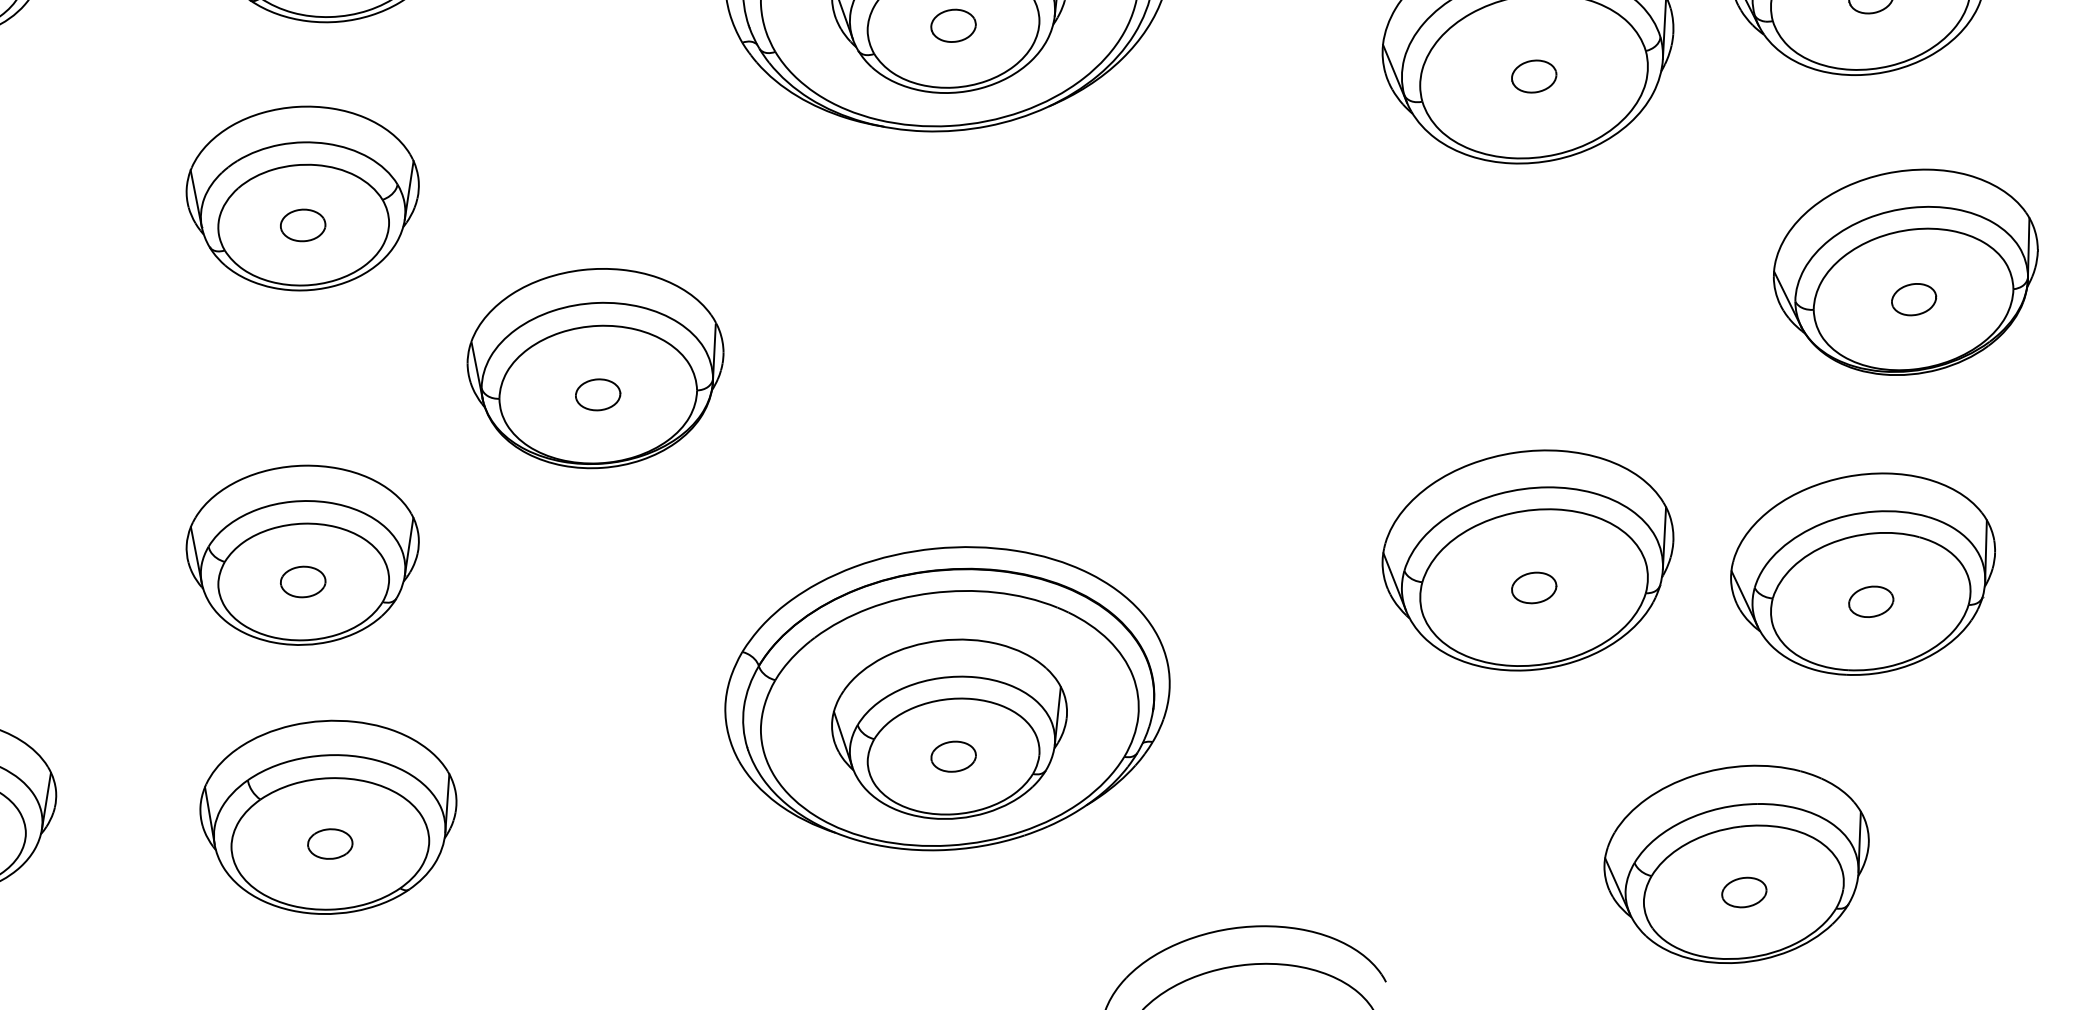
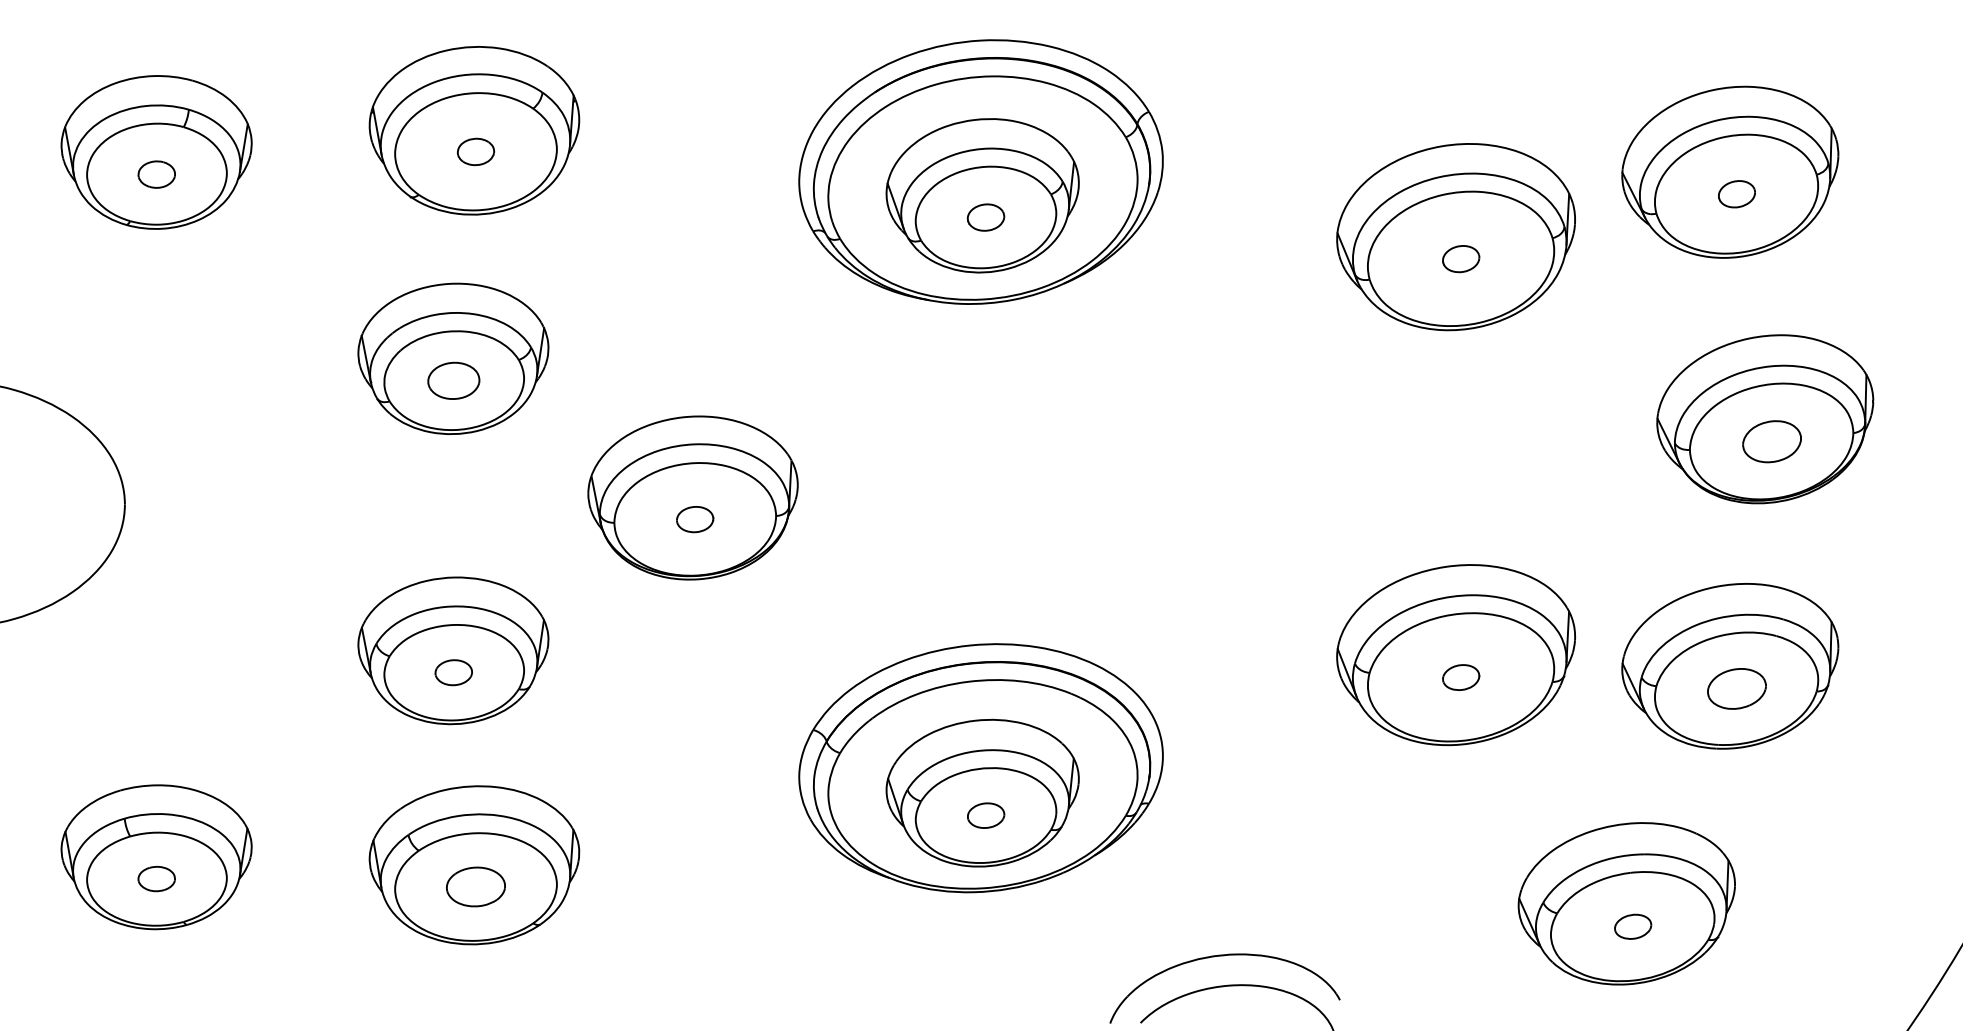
part: (302, 224) -> (453, 380), size x1.4
part: (1913, 299) -> (1771, 441), size x1.6
part: (1870, 601) -> (1736, 688), size x1.6
part: (329, 844) -> (475, 887), size x1.6

